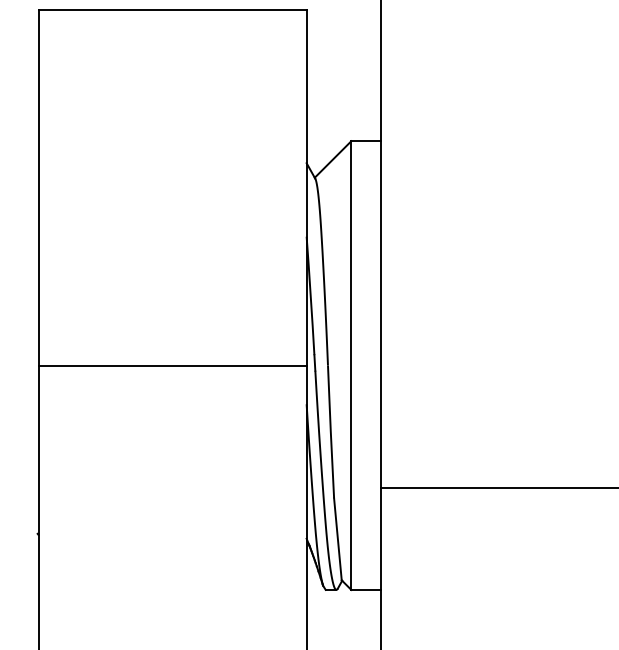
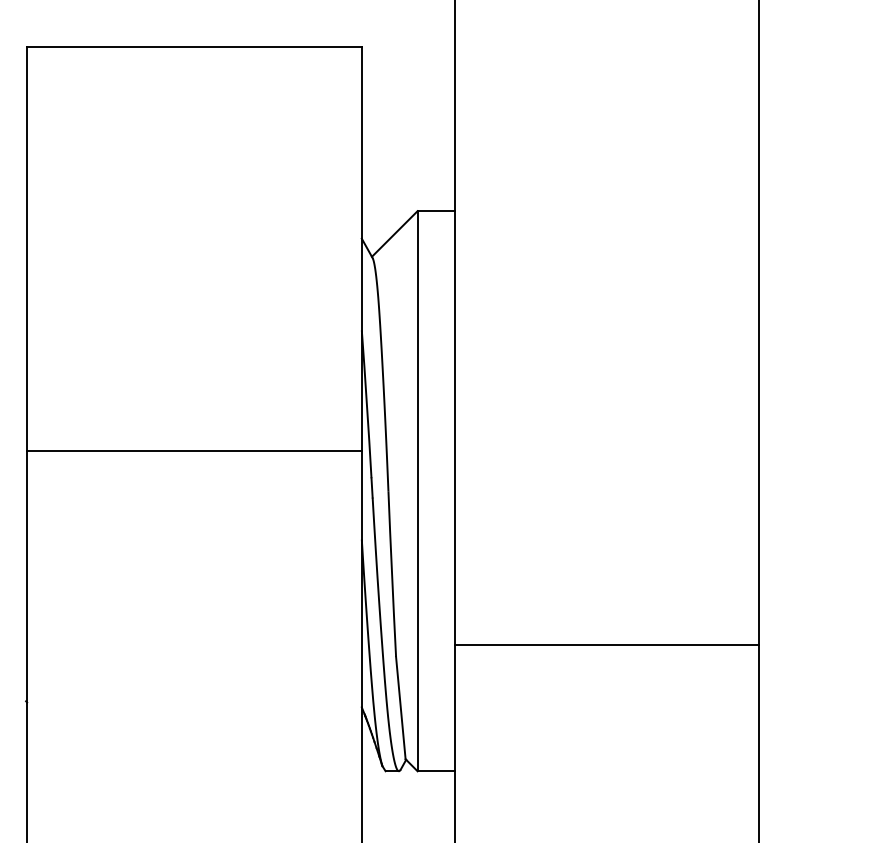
line: (172, 365) -> (194, 451), moved

